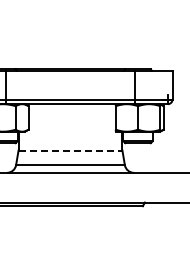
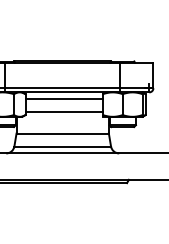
line: (71, 111) -> (63, 98), added
line: (71, 126) -> (63, 112), added
line: (70, 150) -> (62, 133), dashed -> solid

